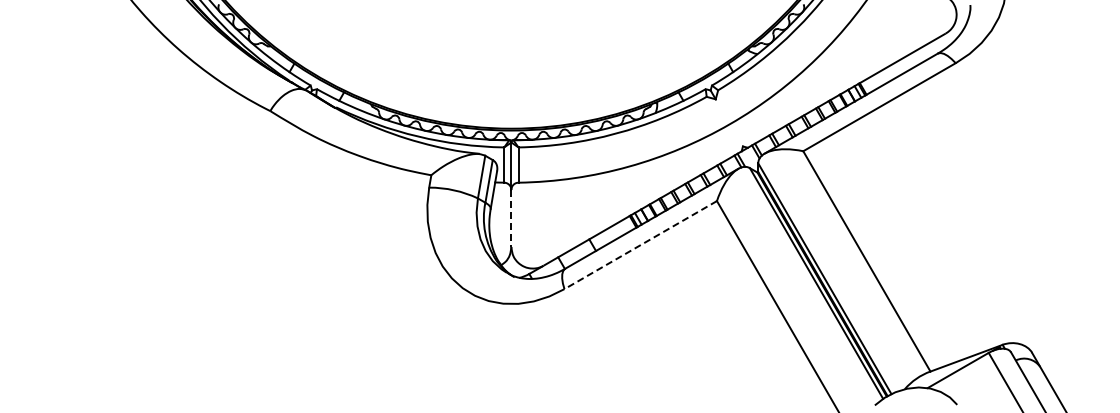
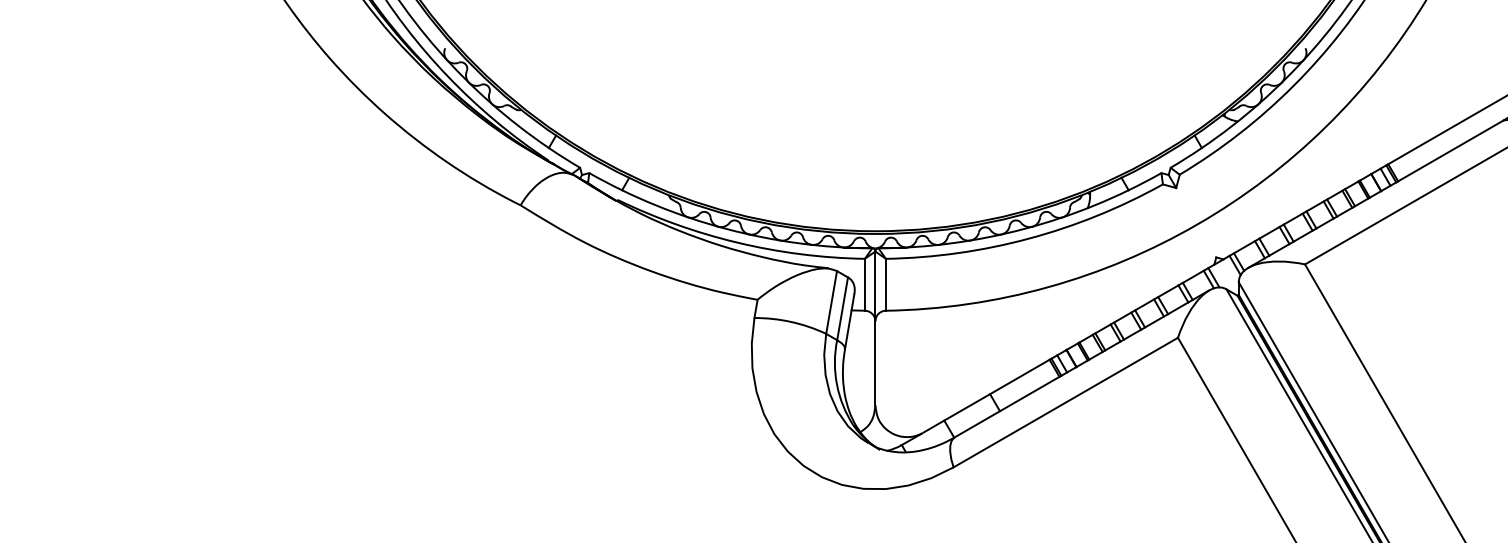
line: (511, 218) -> (875, 363), dashed -> solid
line: (640, 245) -> (1065, 403), dashed -> solid

